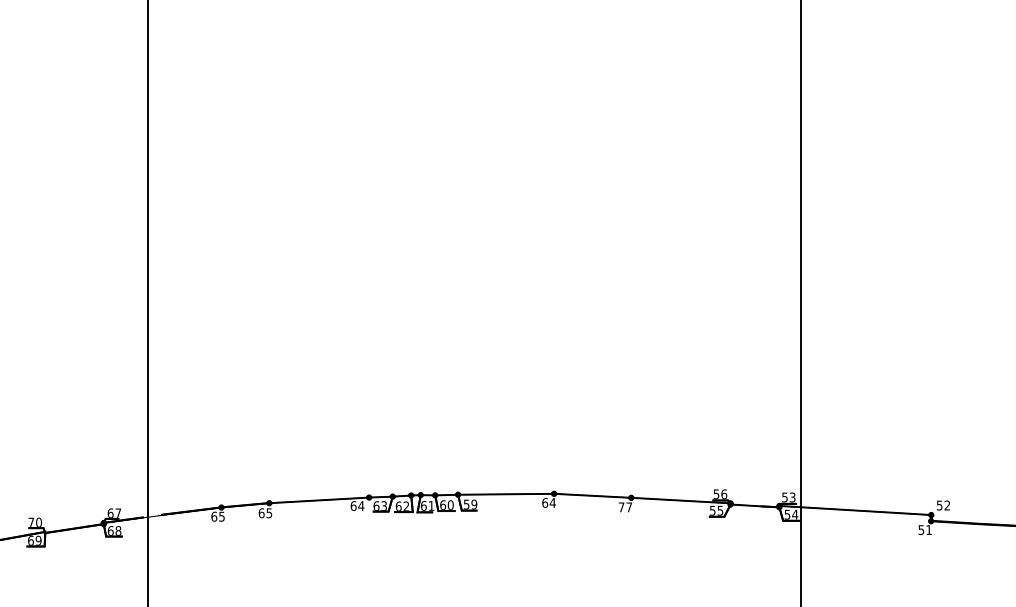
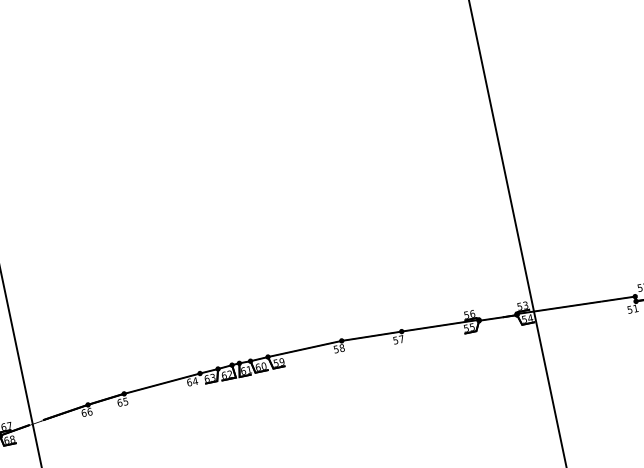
text: (548, 502) -> (338, 348), 64 -> 58
text: (621, 507) -> (395, 340), 77 -> 57
text: (221, 516) -> (89, 411), 65 -> 66

